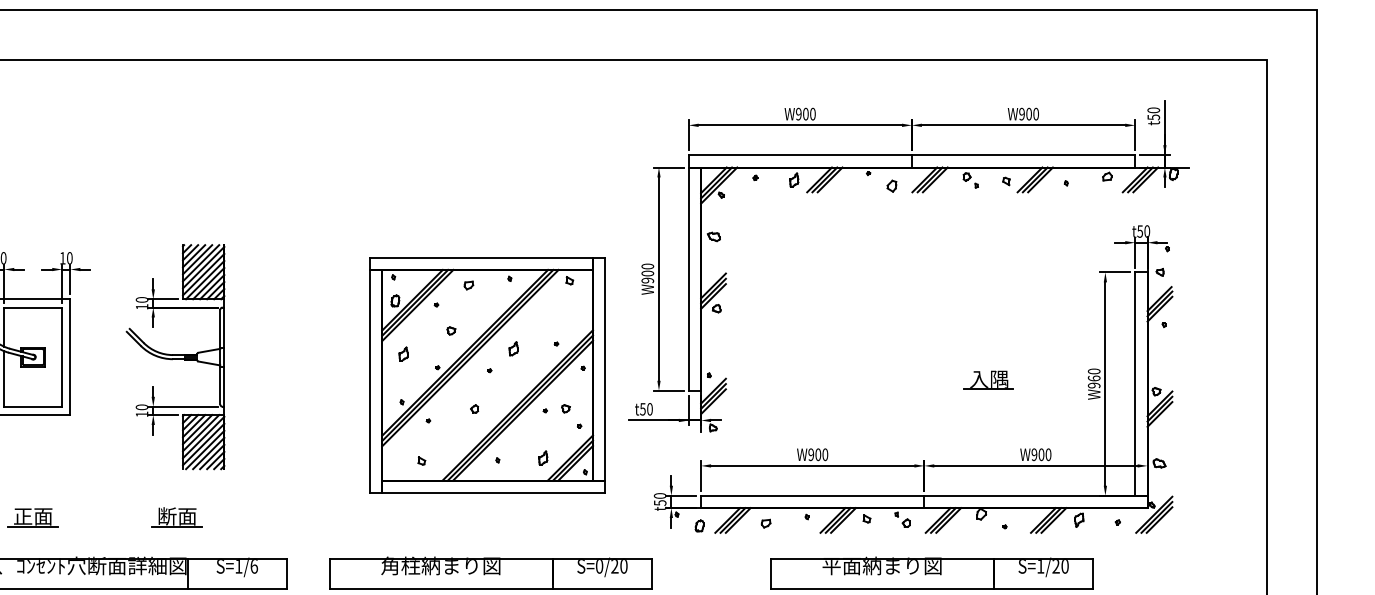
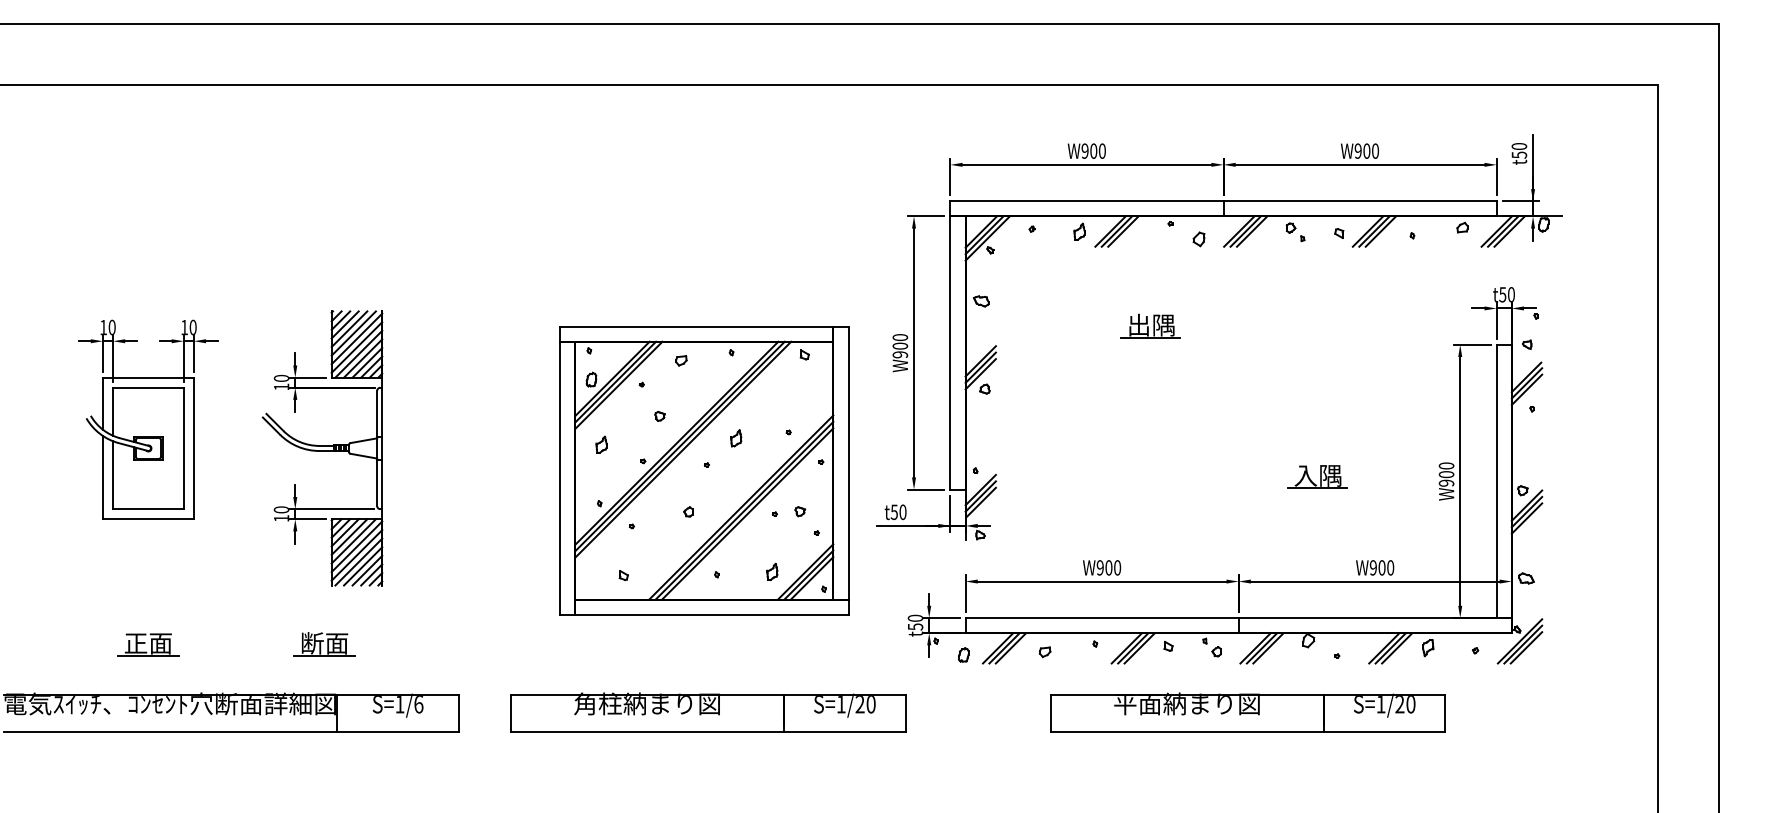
part: (852, 256) -> (1150, 325), added
text: (1094, 378) -> (1446, 474), W960 -> W900
text: (598, 566) -> (840, 704), S=0/20 -> S=1/20

